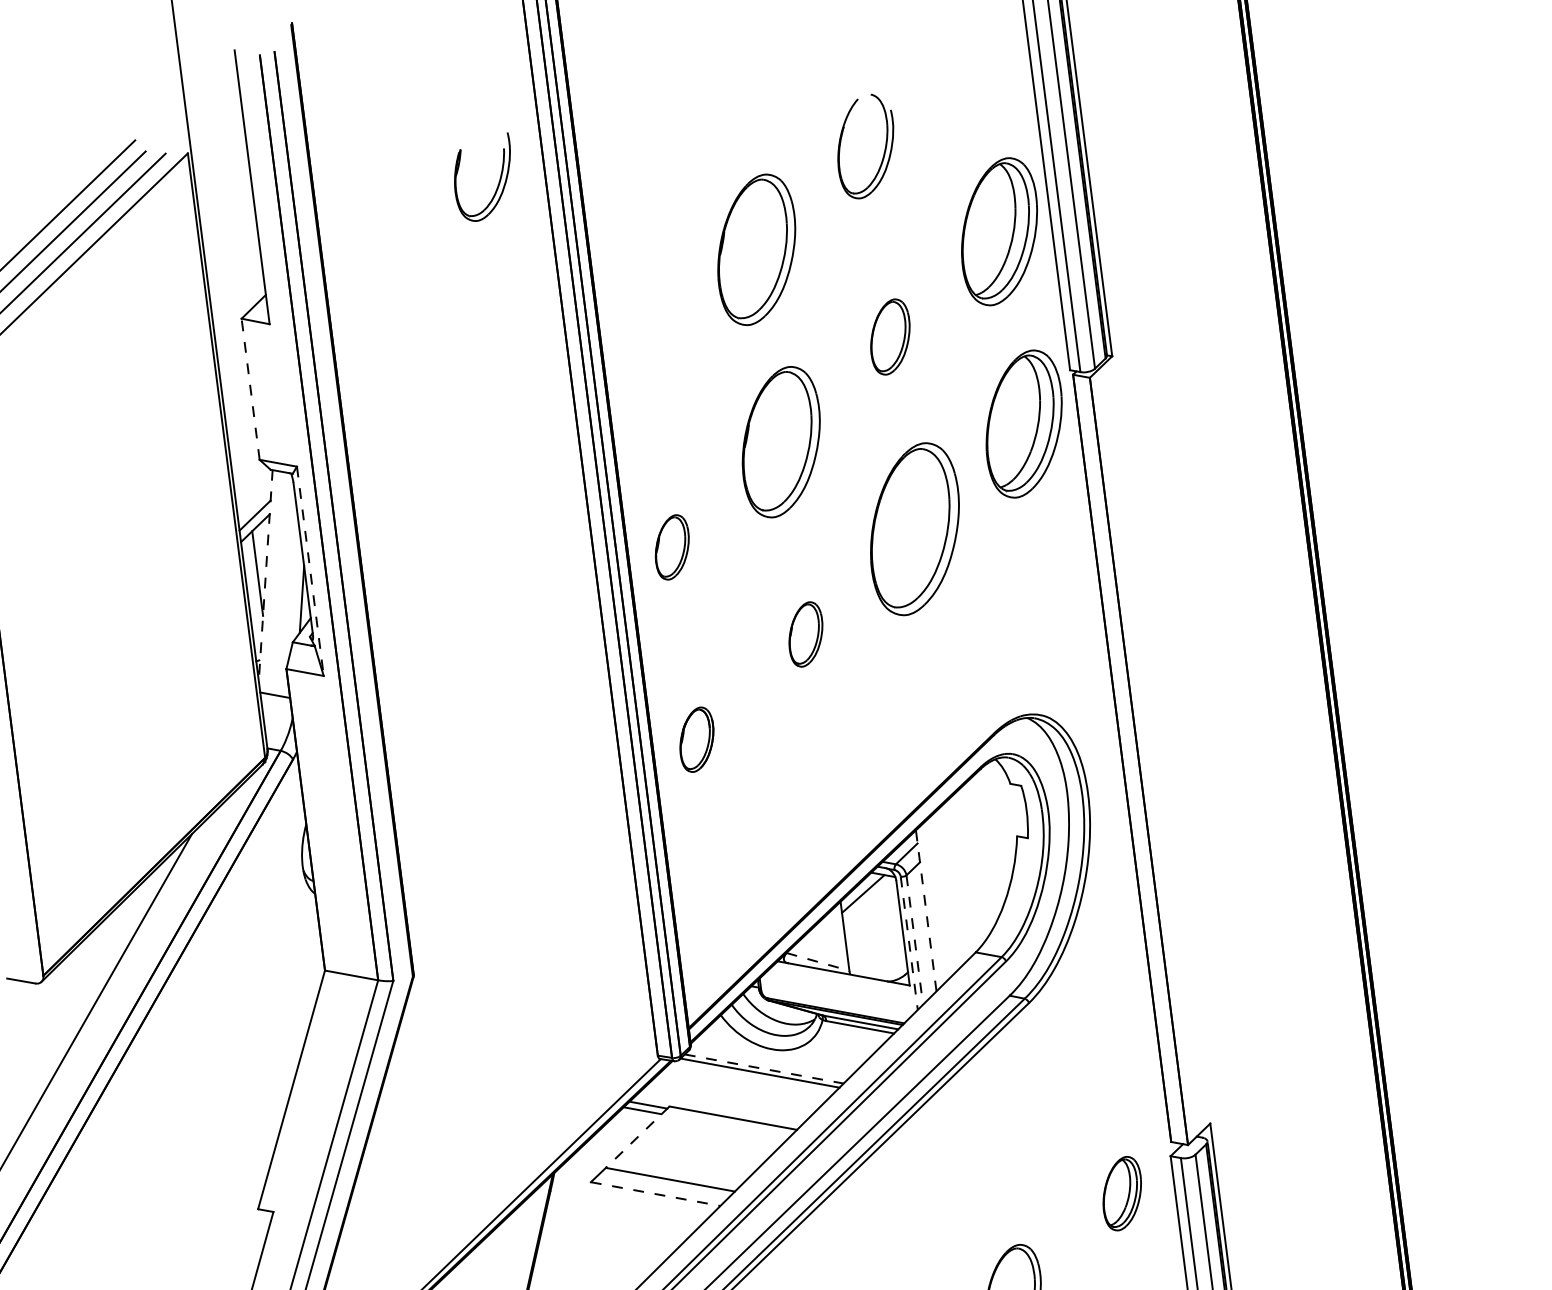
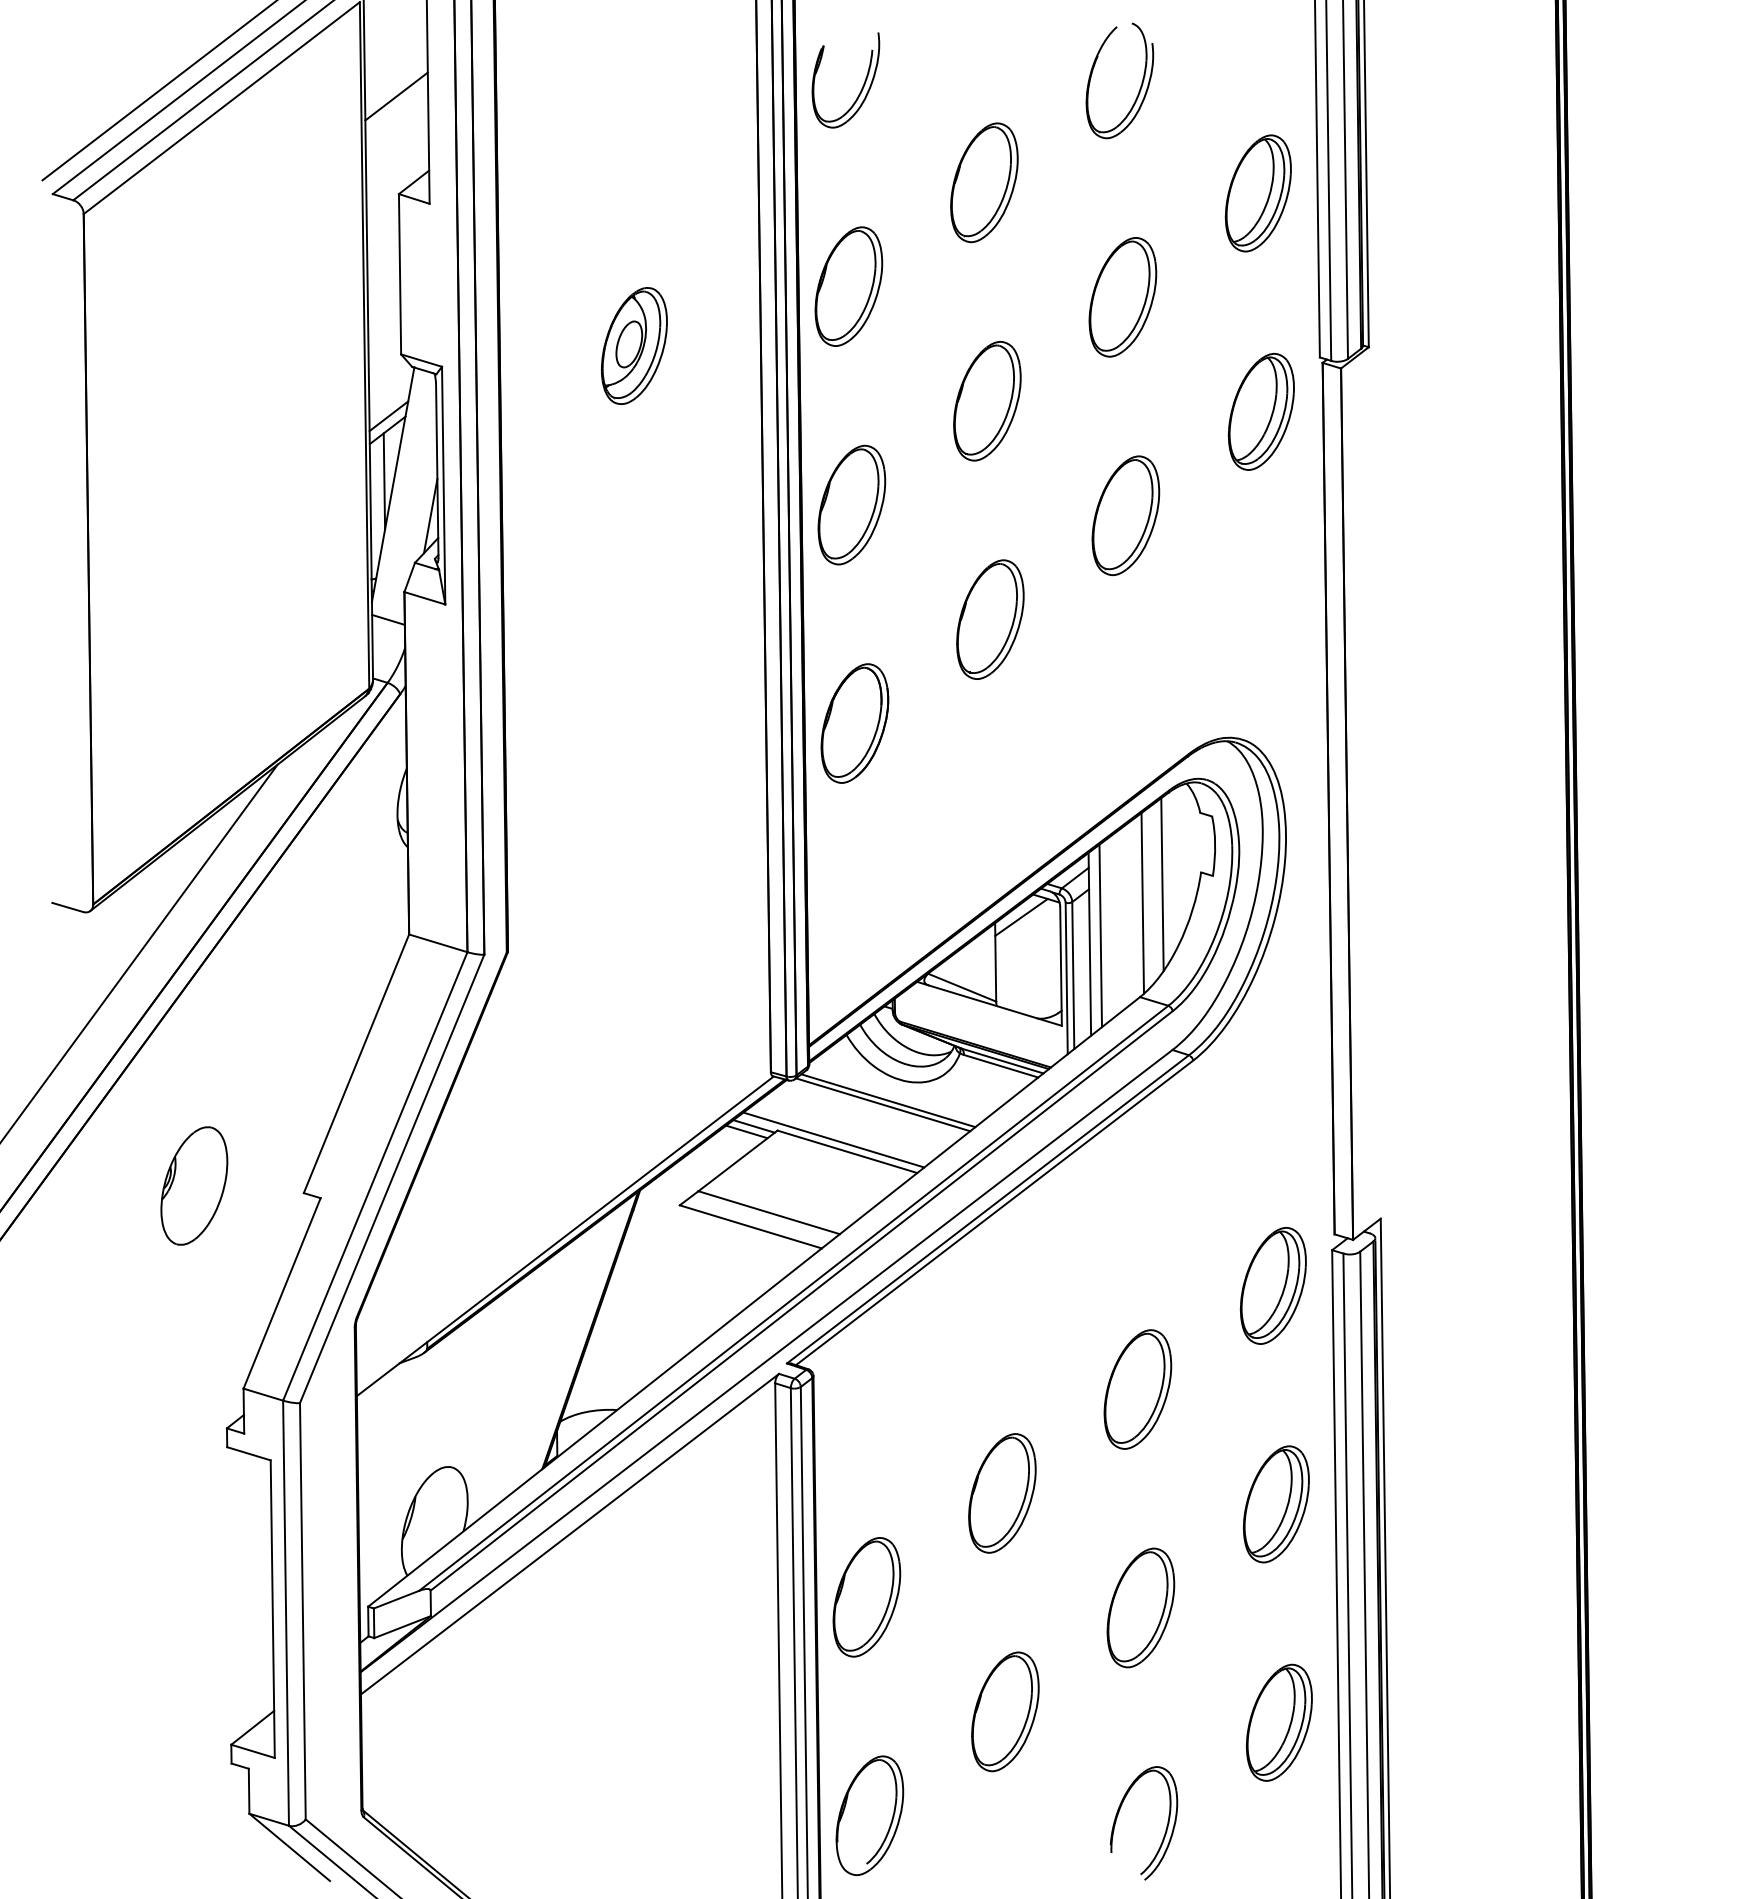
part: (498, 183) -> (861, 88), moved
part: (998, 231) -> (1257, 193), size x0.71
line: (229, 232) -> (396, 96), added
part: (756, 249) -> (984, 182), size x0.71
part: (890, 337) -> (1122, 297), size x1.43
part: (647, 355) -> (848, 286), added
line: (250, 388) -> (400, 273), dashed -> solid
part: (1023, 423) -> (1260, 411), size x0.71
part: (464, 428) -> (634, 345), added
part: (781, 442) -> (987, 401), size x0.71
part: (914, 529) -> (1125, 515), size x0.62
part: (671, 546) -> (851, 504), size x1.67
line: (310, 571) -> (443, 485), dashed -> solid
line: (266, 576) -> (393, 485), dashed -> solid
part: (805, 634) -> (990, 619), size x1.67
part: (696, 739) -> (854, 723), size x1.67
line: (984, 850) -> (1162, 884), added
line: (968, 869) -> (1142, 903), added
line: (934, 901) -> (1100, 935), added
line: (925, 910) -> (1089, 943), dashed -> solid
line: (915, 940) -> (1073, 976), dashed -> solid
line: (909, 943) -> (1066, 978), dashed -> solid
line: (818, 961) -> (962, 987), dashed -> solid
line: (764, 1068) -> (888, 1100), dashed -> solid
line: (719, 1108) -> (833, 1139), added
line: (638, 1136) -> (738, 1160), dashed -> solid
part: (1121, 1193) -> (1272, 1285), size x1.43
line: (656, 1194) -> (751, 1227), dashed -> solid
part: (160, 1213) -> (194, 1185), added

